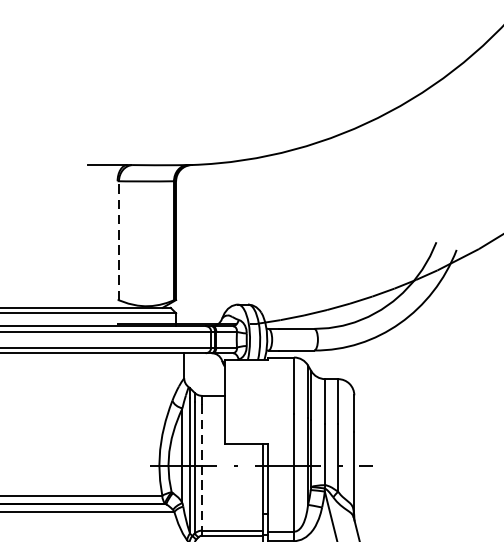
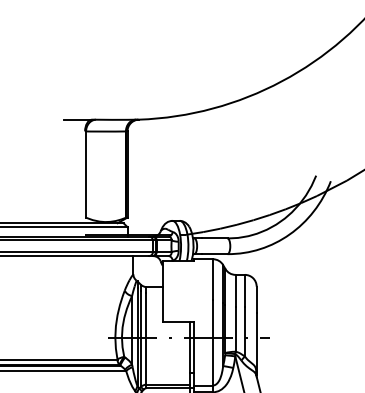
line: (119, 240) -> (86, 174), dashed -> solid
line: (202, 466) -> (146, 338), dashed -> solid

